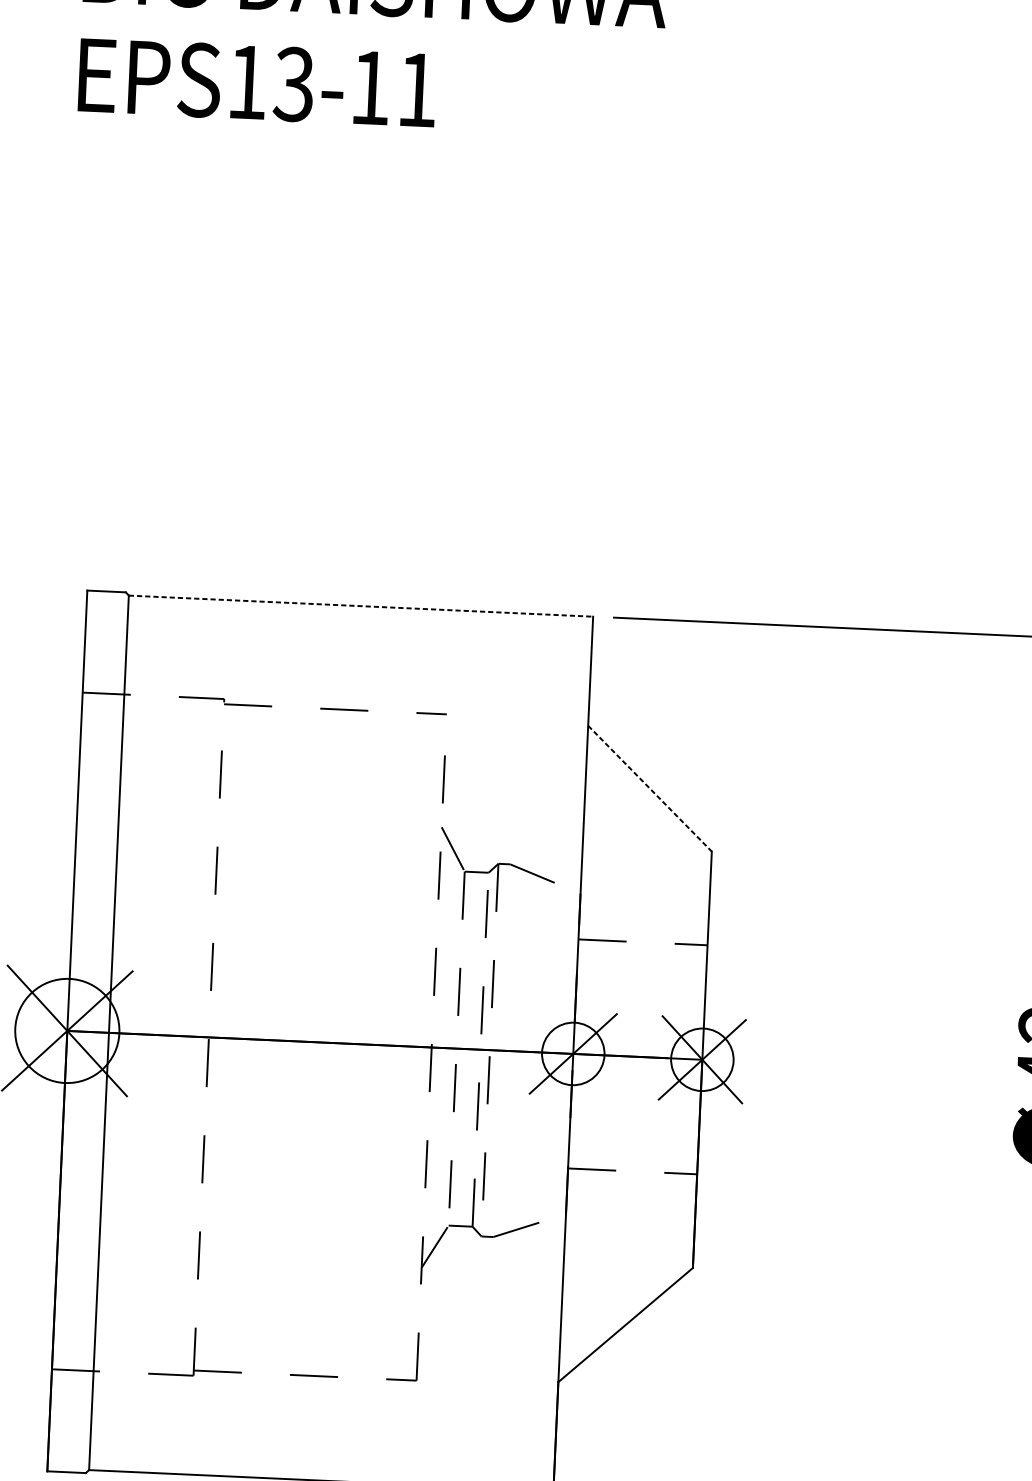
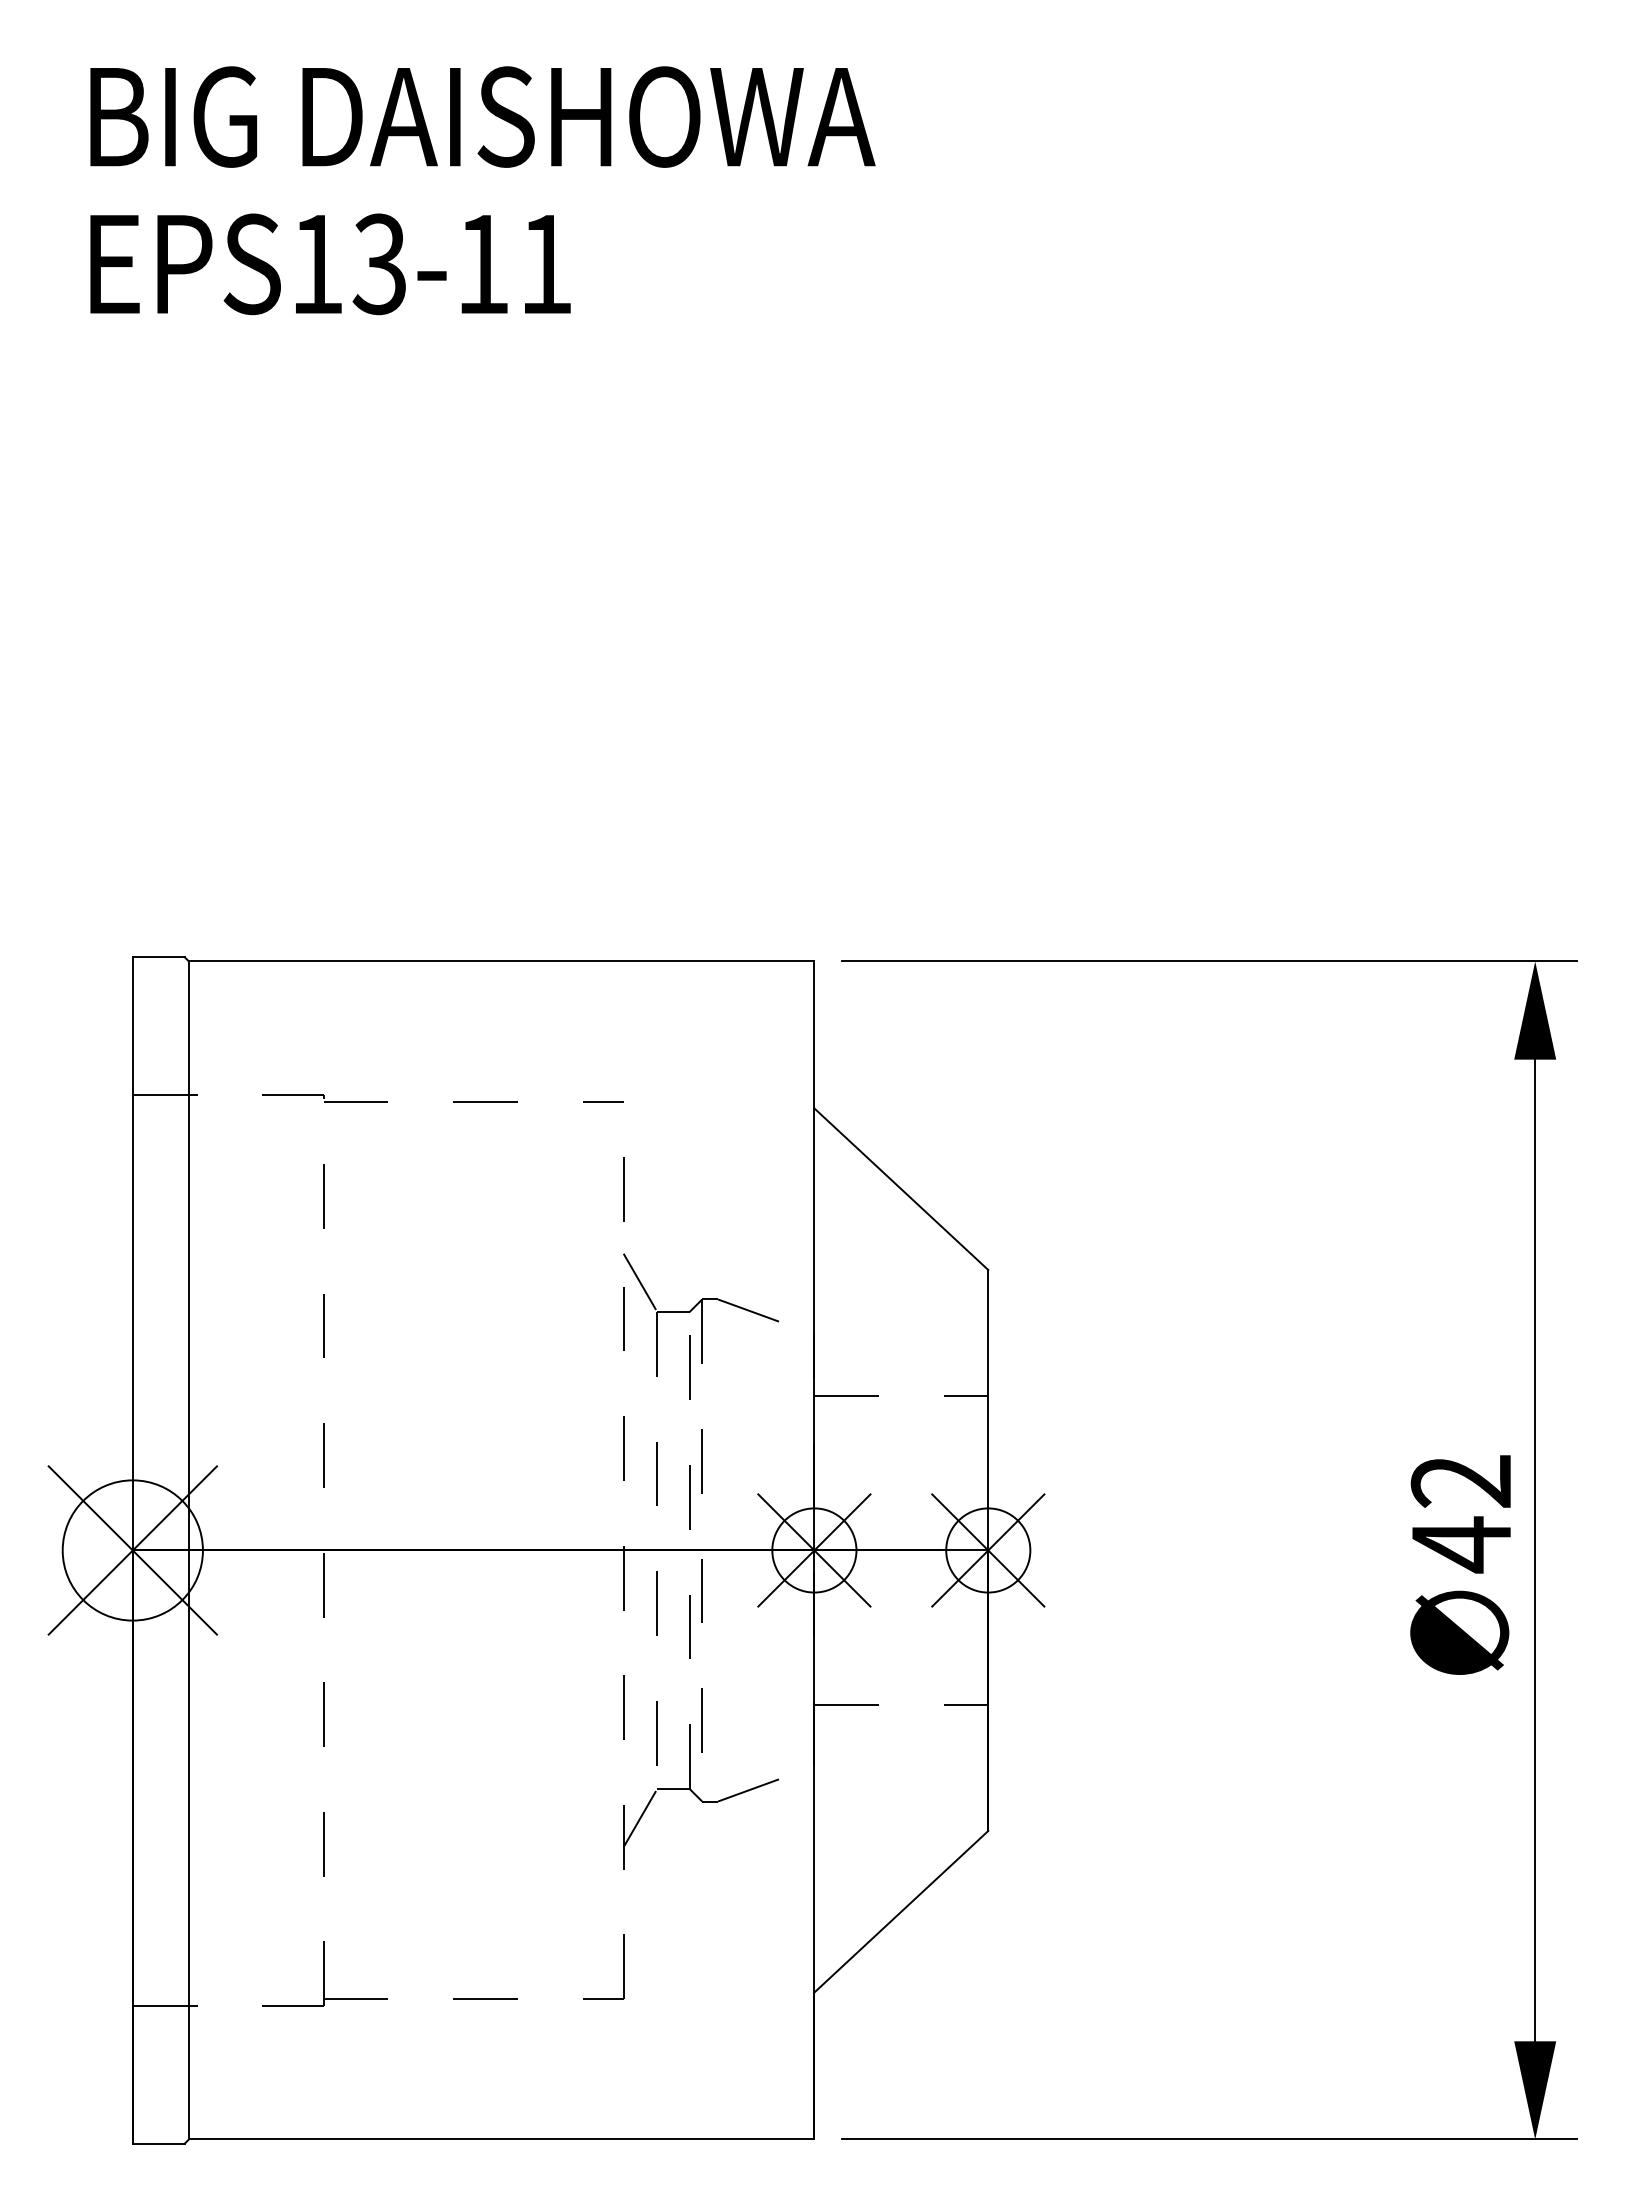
line: (360, 606) -> (501, 961), dashed -> solid
line: (650, 788) -> (901, 1189), dashed -> solid
line: (573, 1053) -> (814, 1550), added

